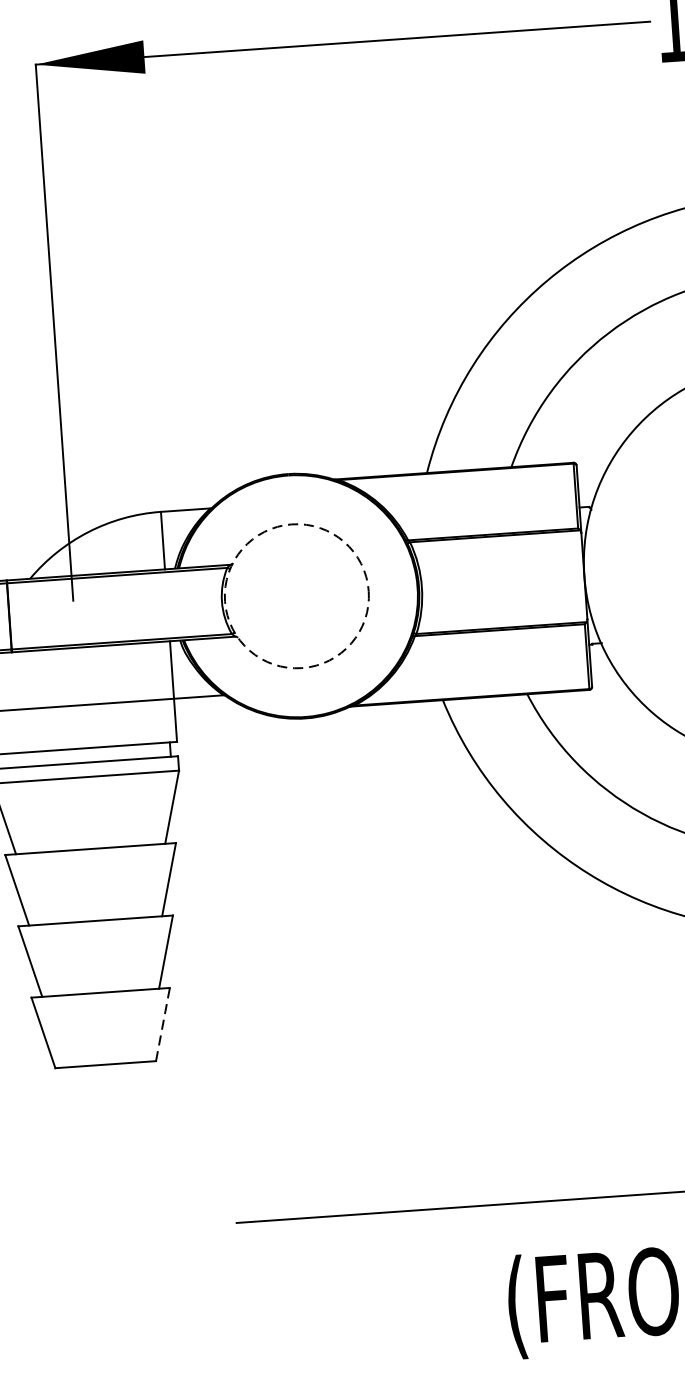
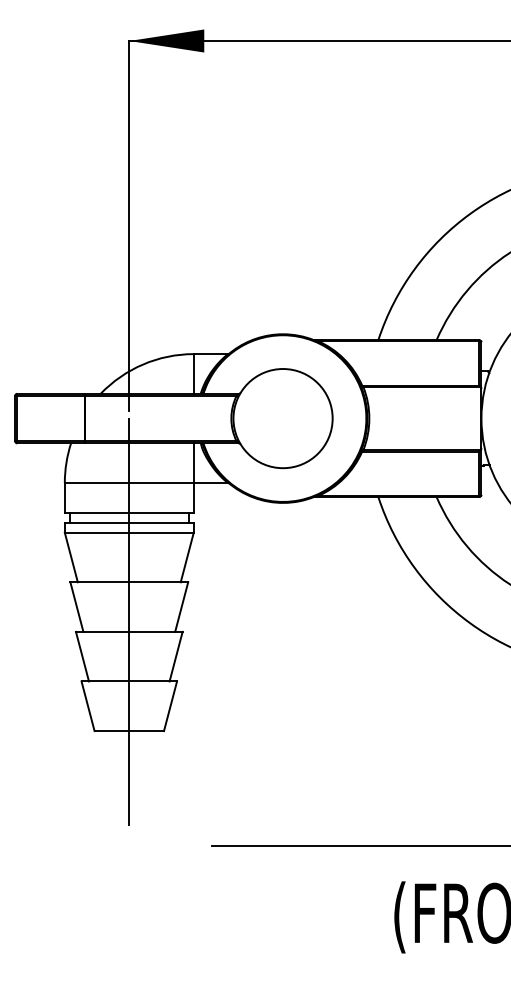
circle: (296, 596) -> (282, 418), dashed -> solid
line: (94, 905) -> (129, 621), added
line: (162, 1024) -> (170, 706), dashed -> solid

